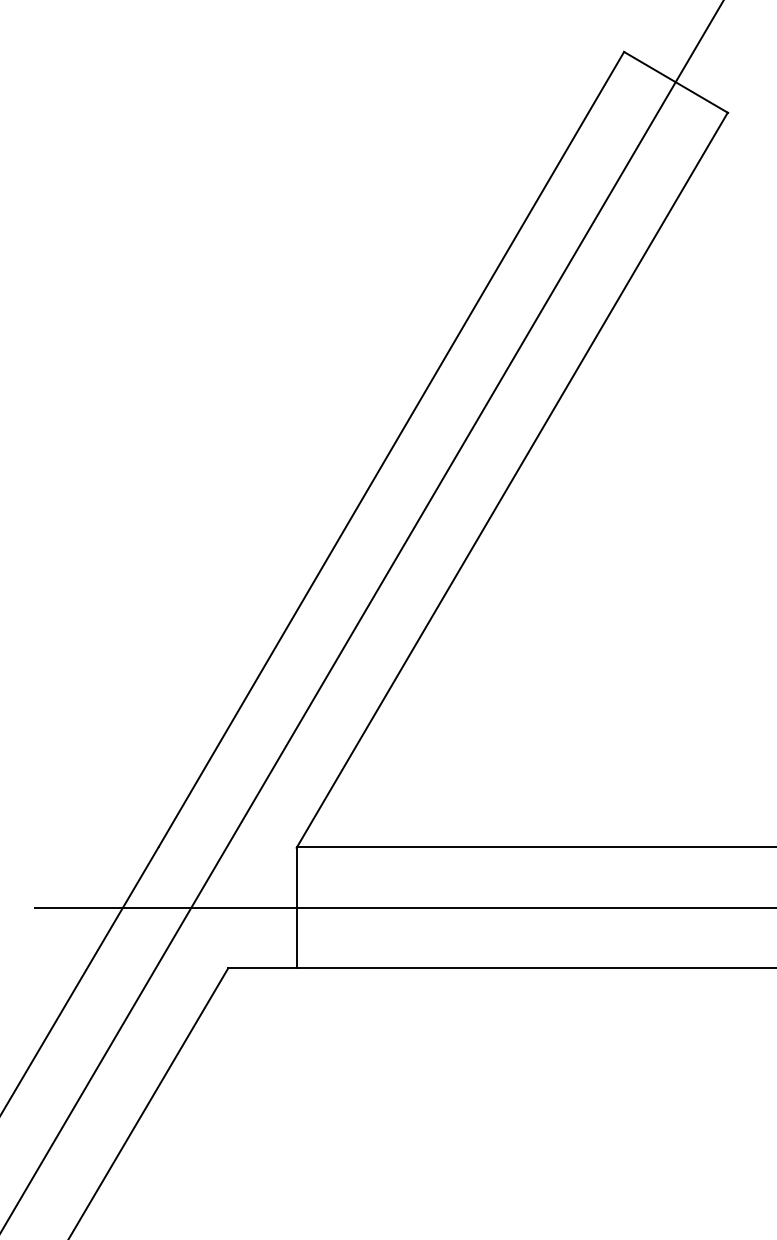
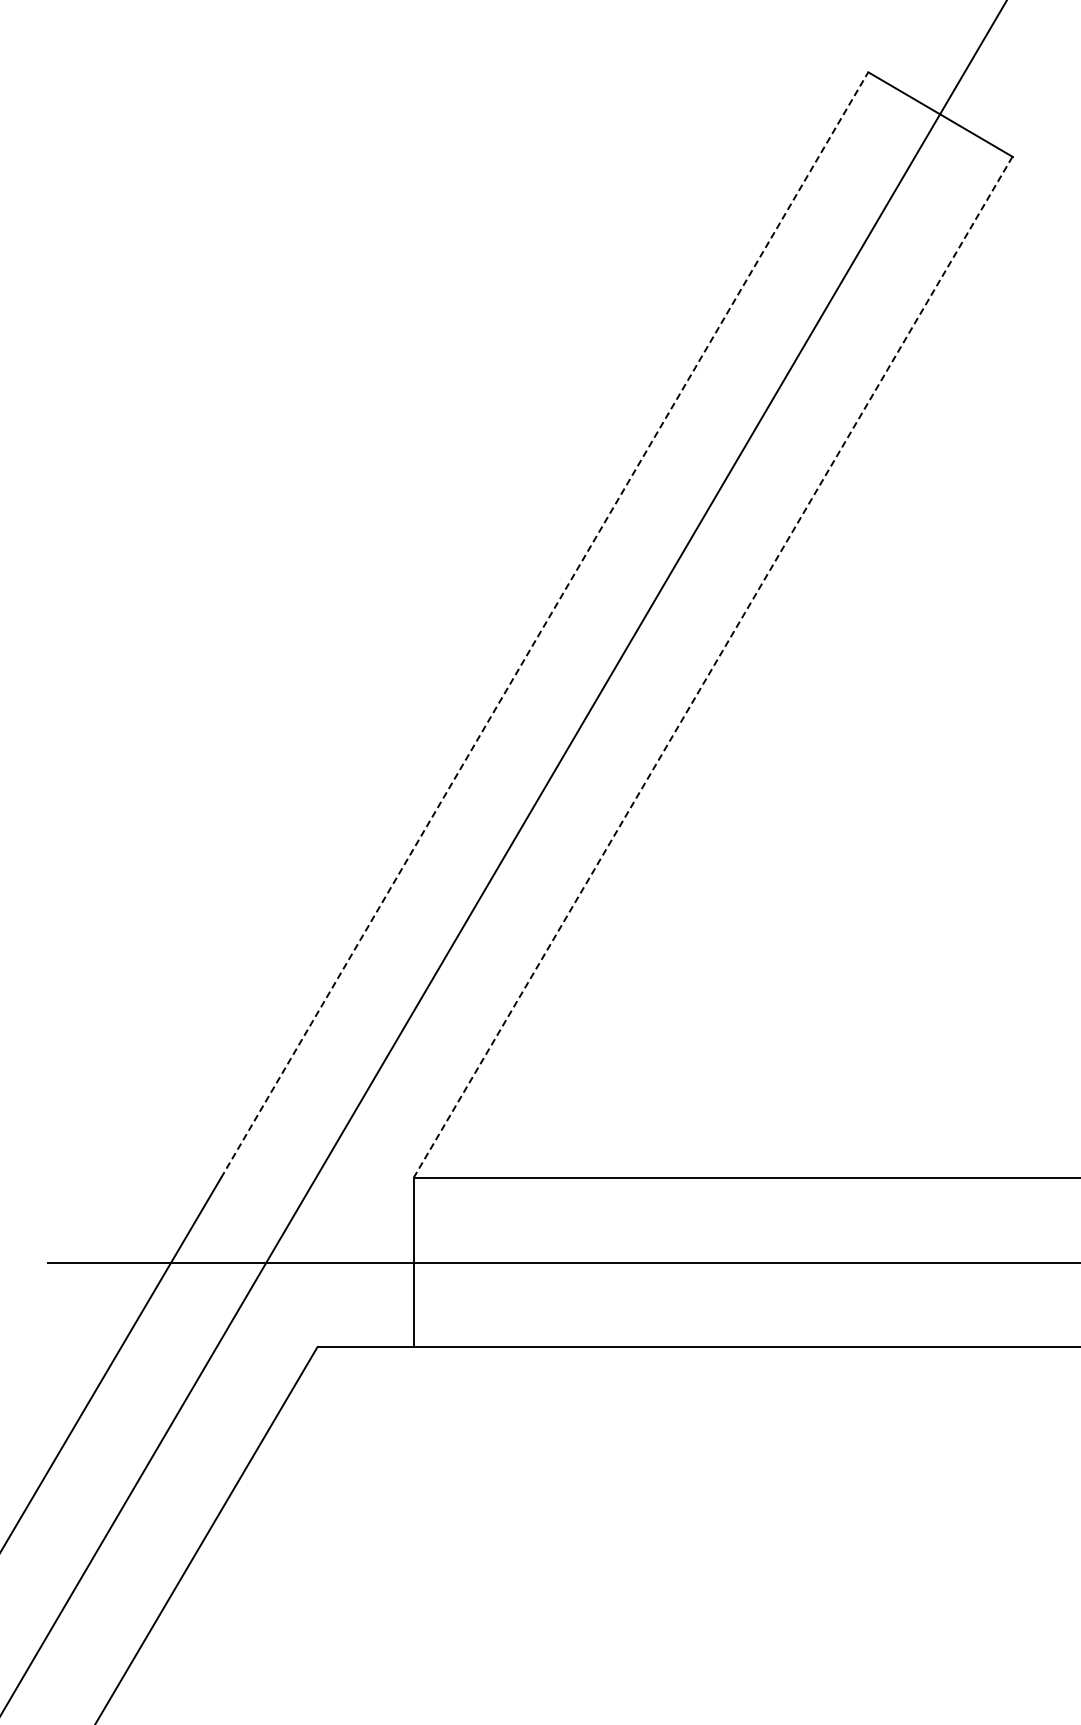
line: (391, 449) -> (544, 625), solid -> dashed
line: (512, 480) -> (712, 668), solid -> dashed

